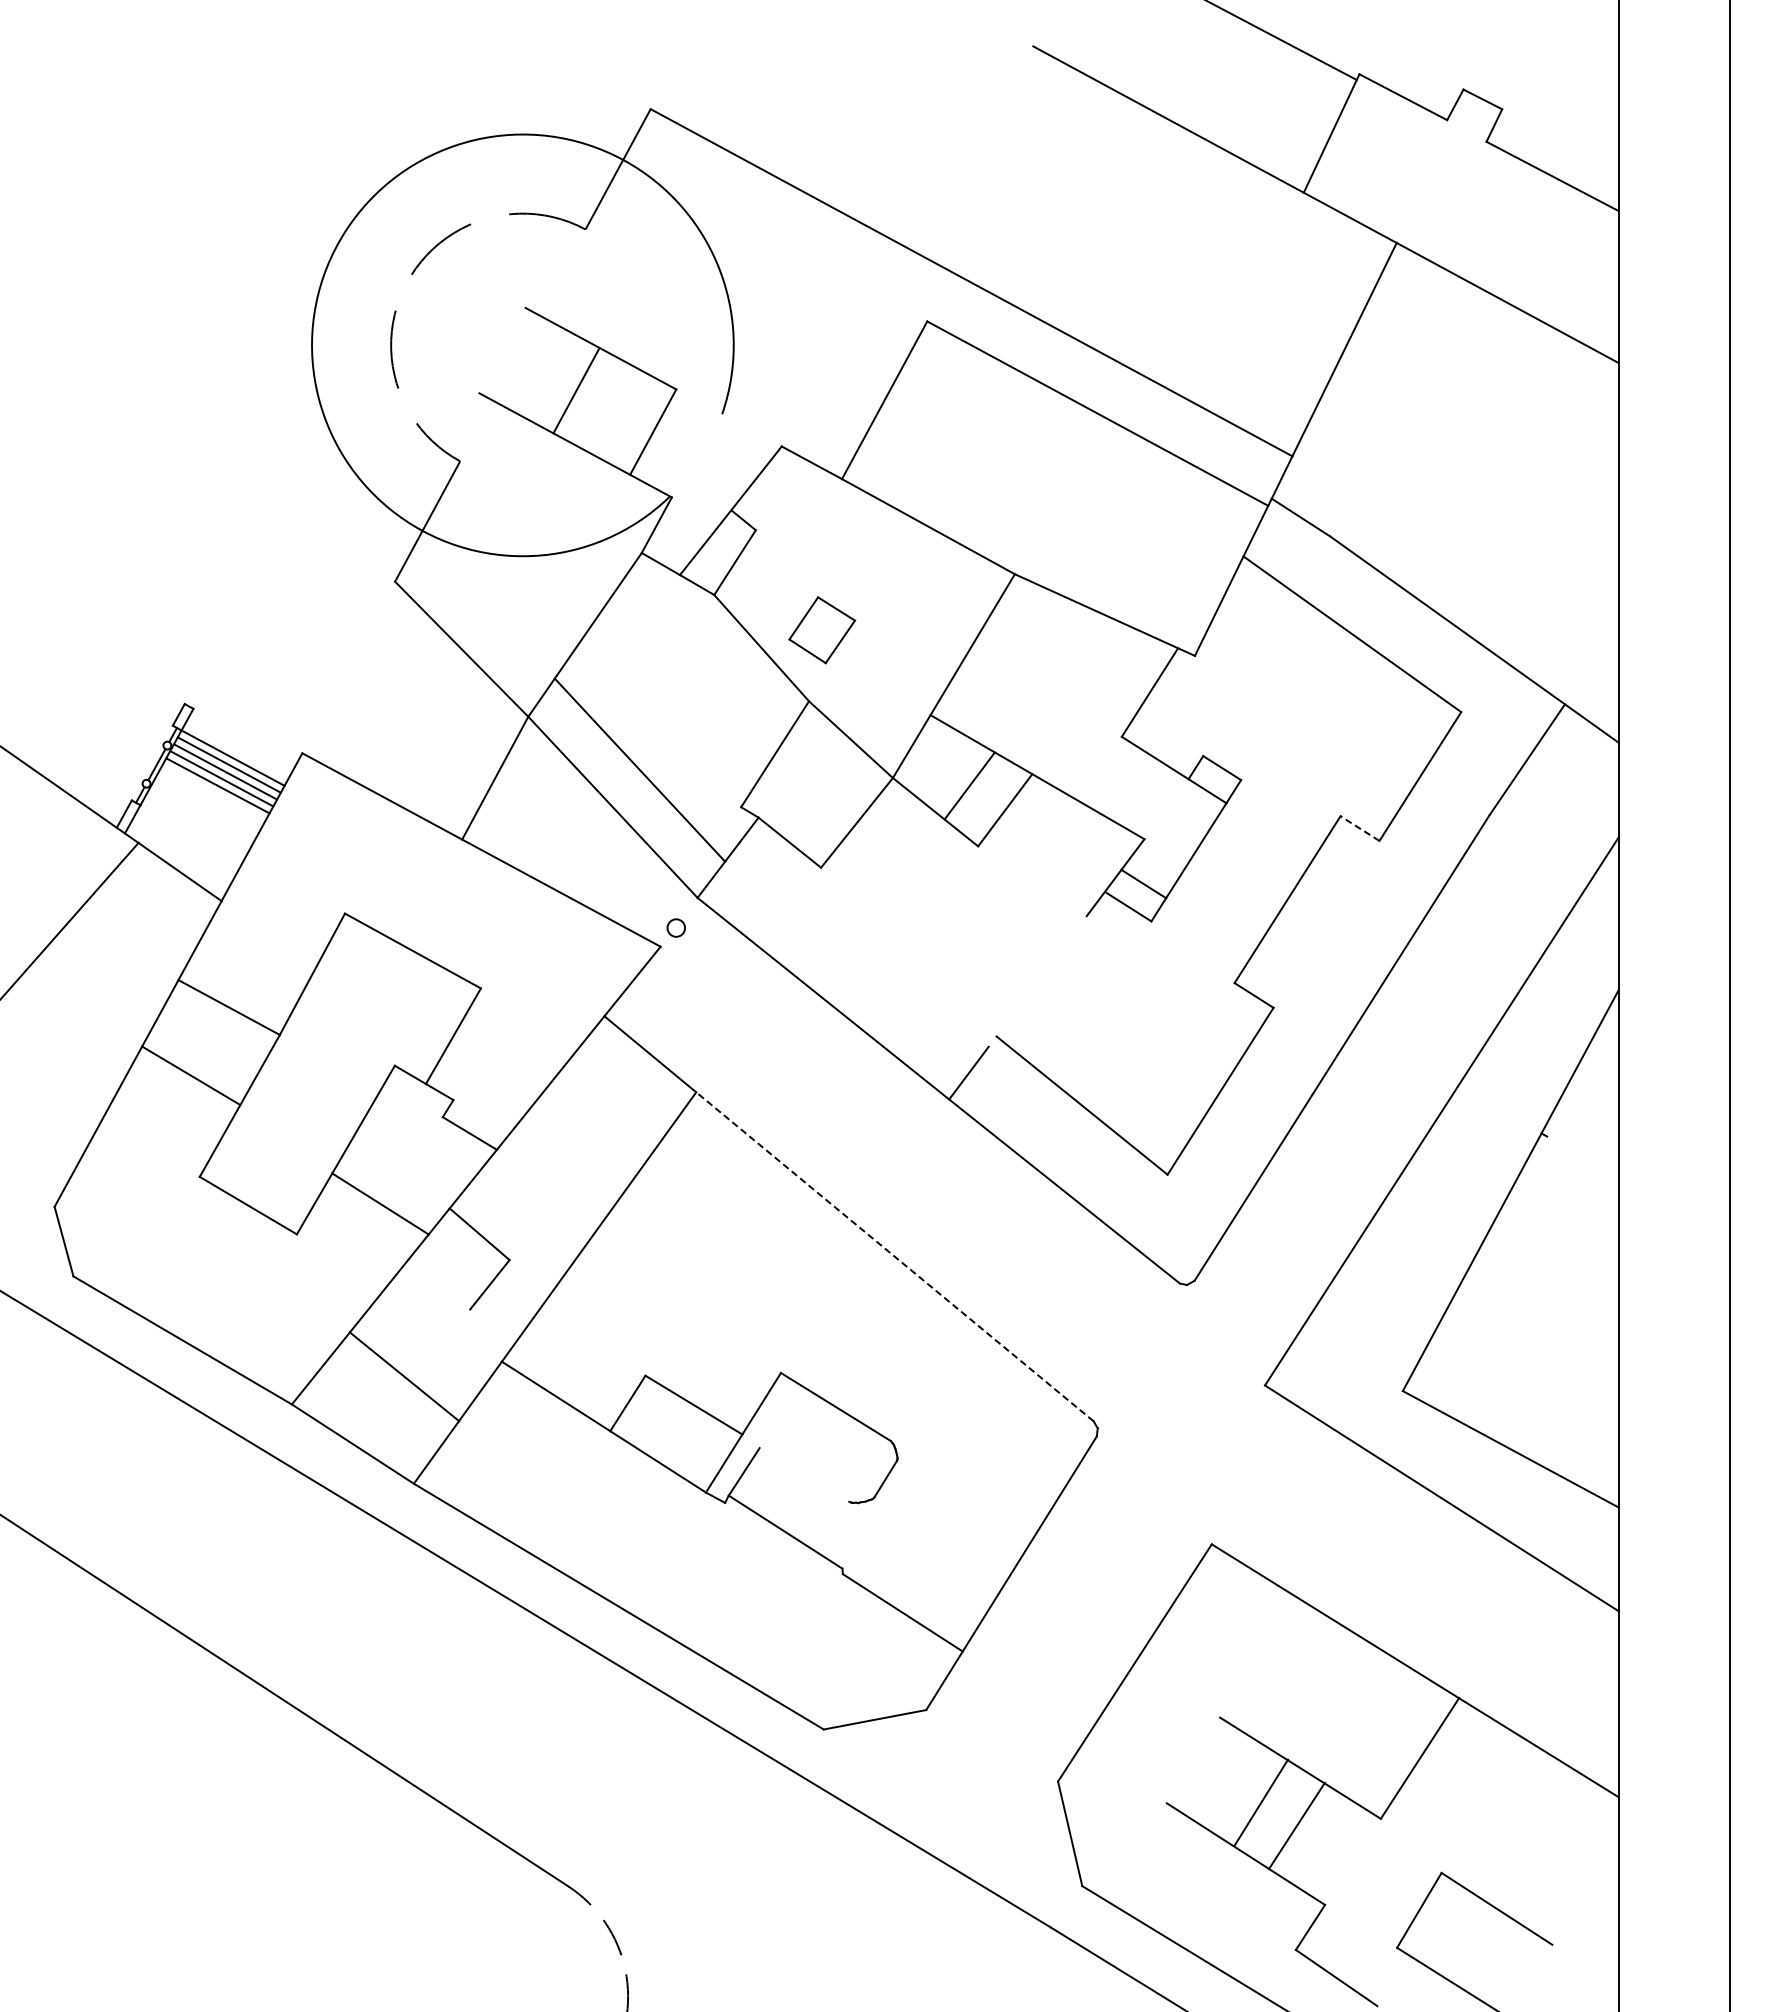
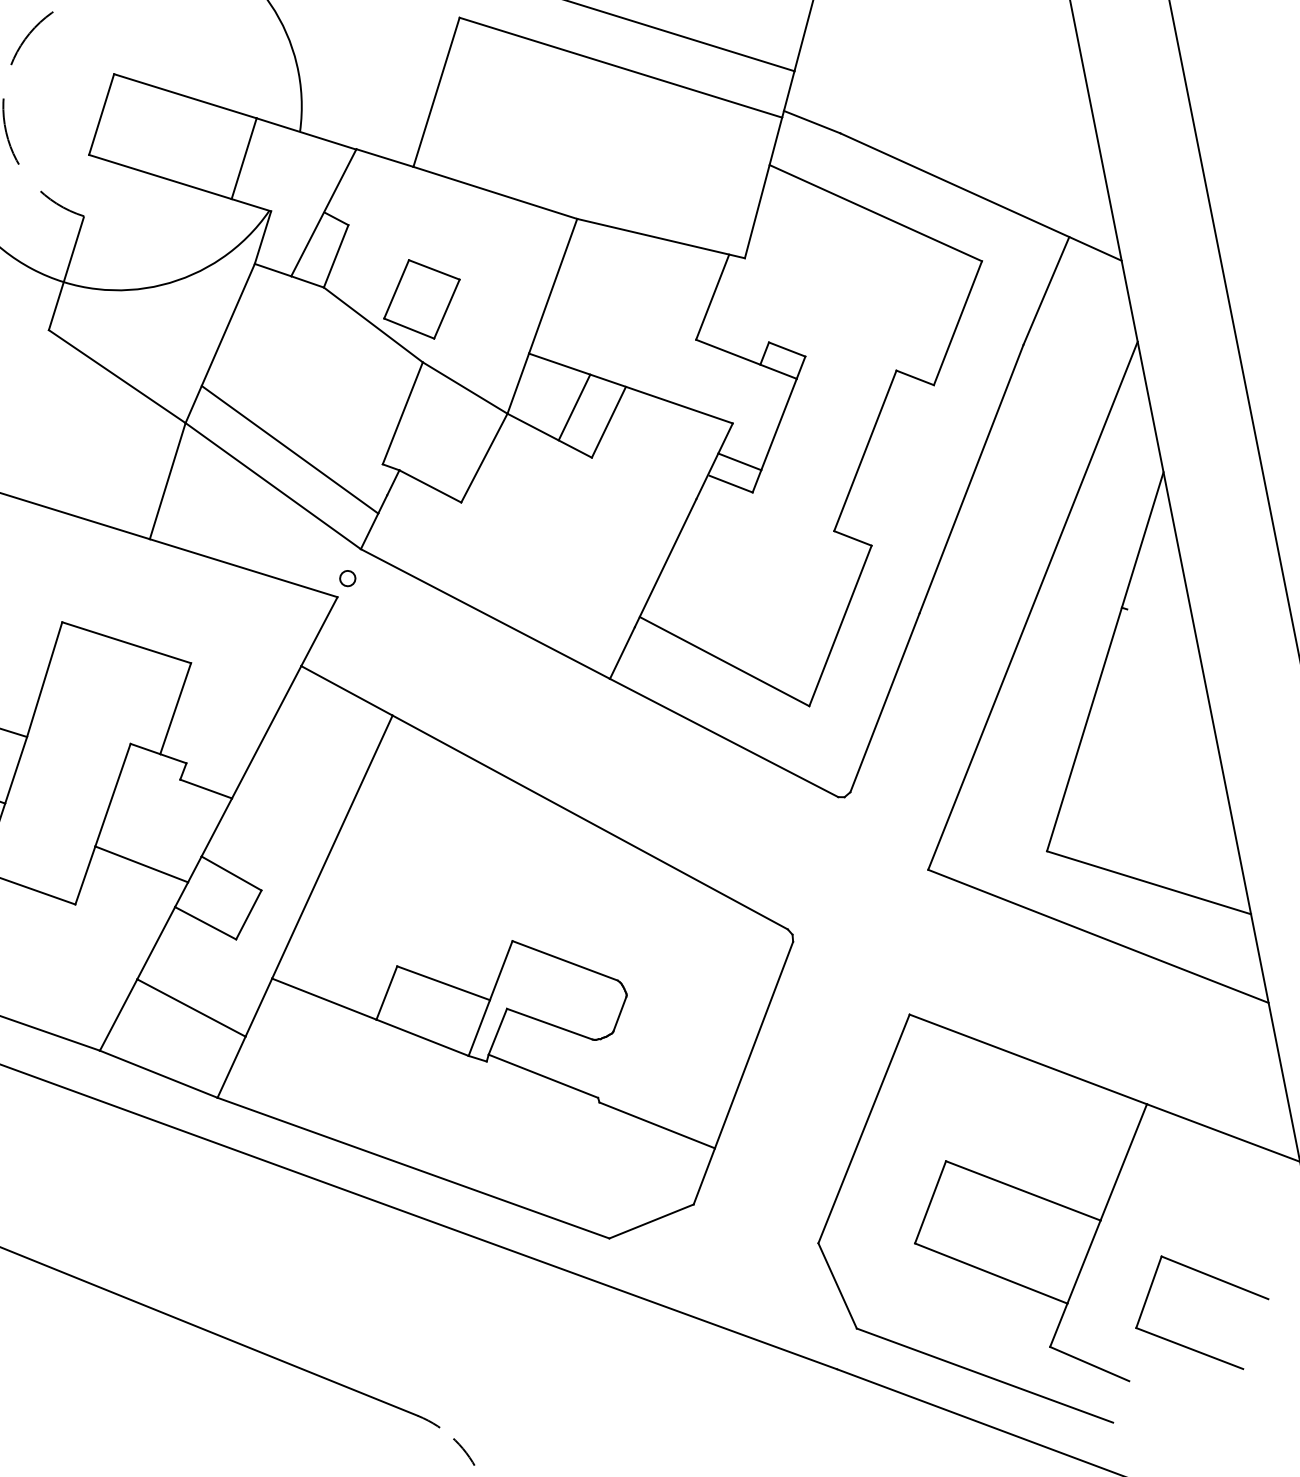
line: (576, 390) -> (101, 114), moved
line: (728, 417) -> (306, 133), added
part: (822, 630) -> (422, 299), size x1.43
line: (1359, 828) -> (914, 377), dashed -> solid
line: (1037, 981) -> (665, 563), added
line: (894, 1256) -> (589, 822), dashed -> solid
line: (439, 1284) -> (205, 923), added
line: (804, 1474) -> (549, 1023), added
line: (1261, 1802) -> (930, 1202), moved
line: (1296, 1825) -> (1083, 1261), moved

